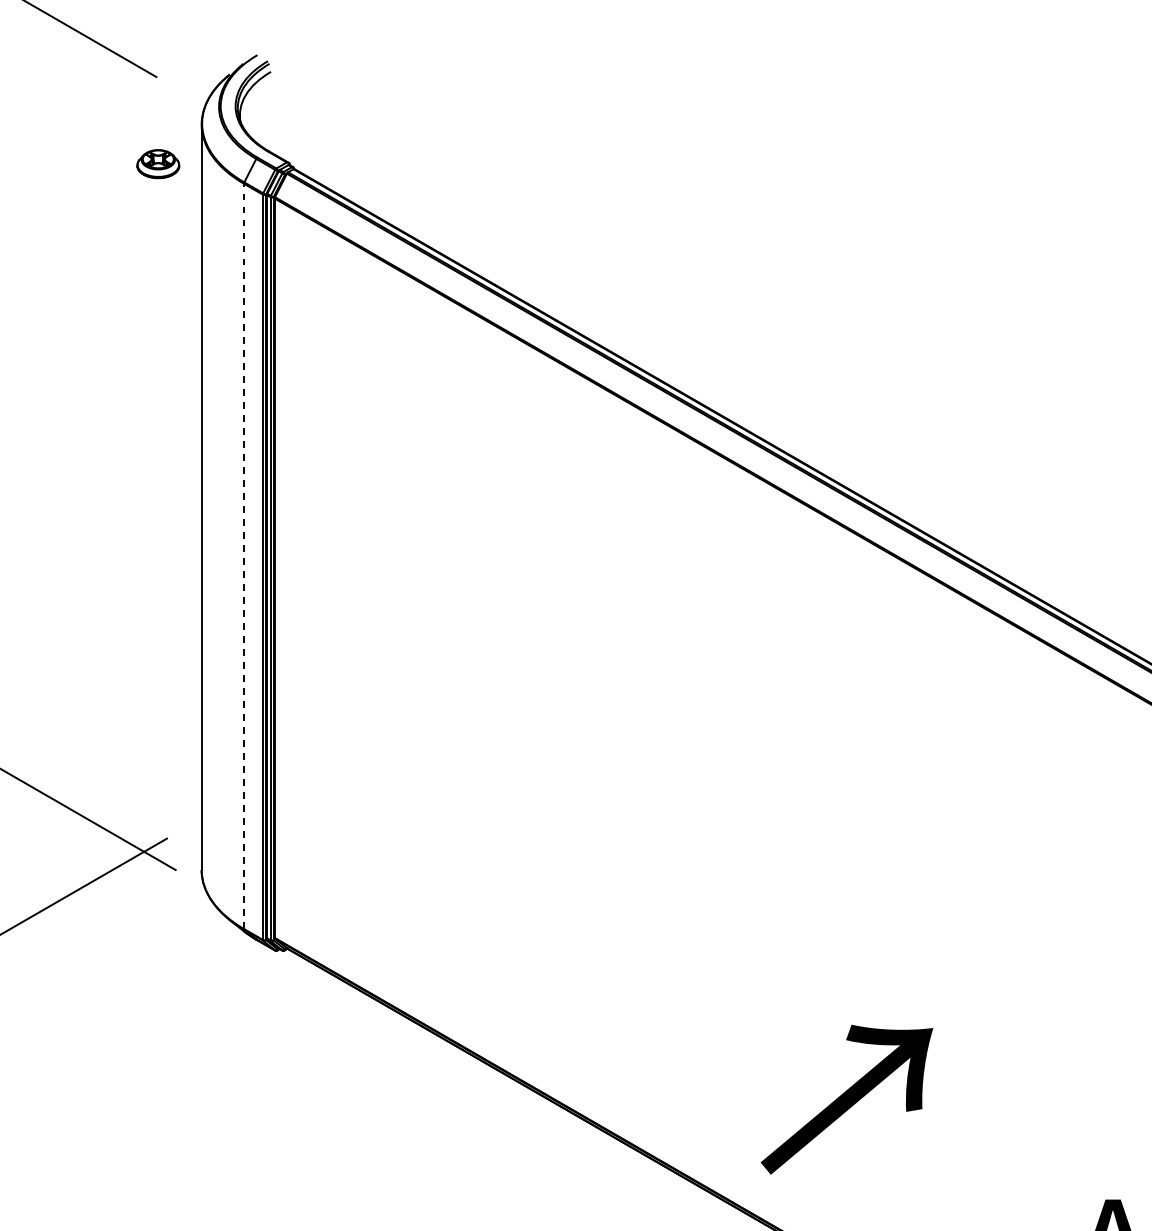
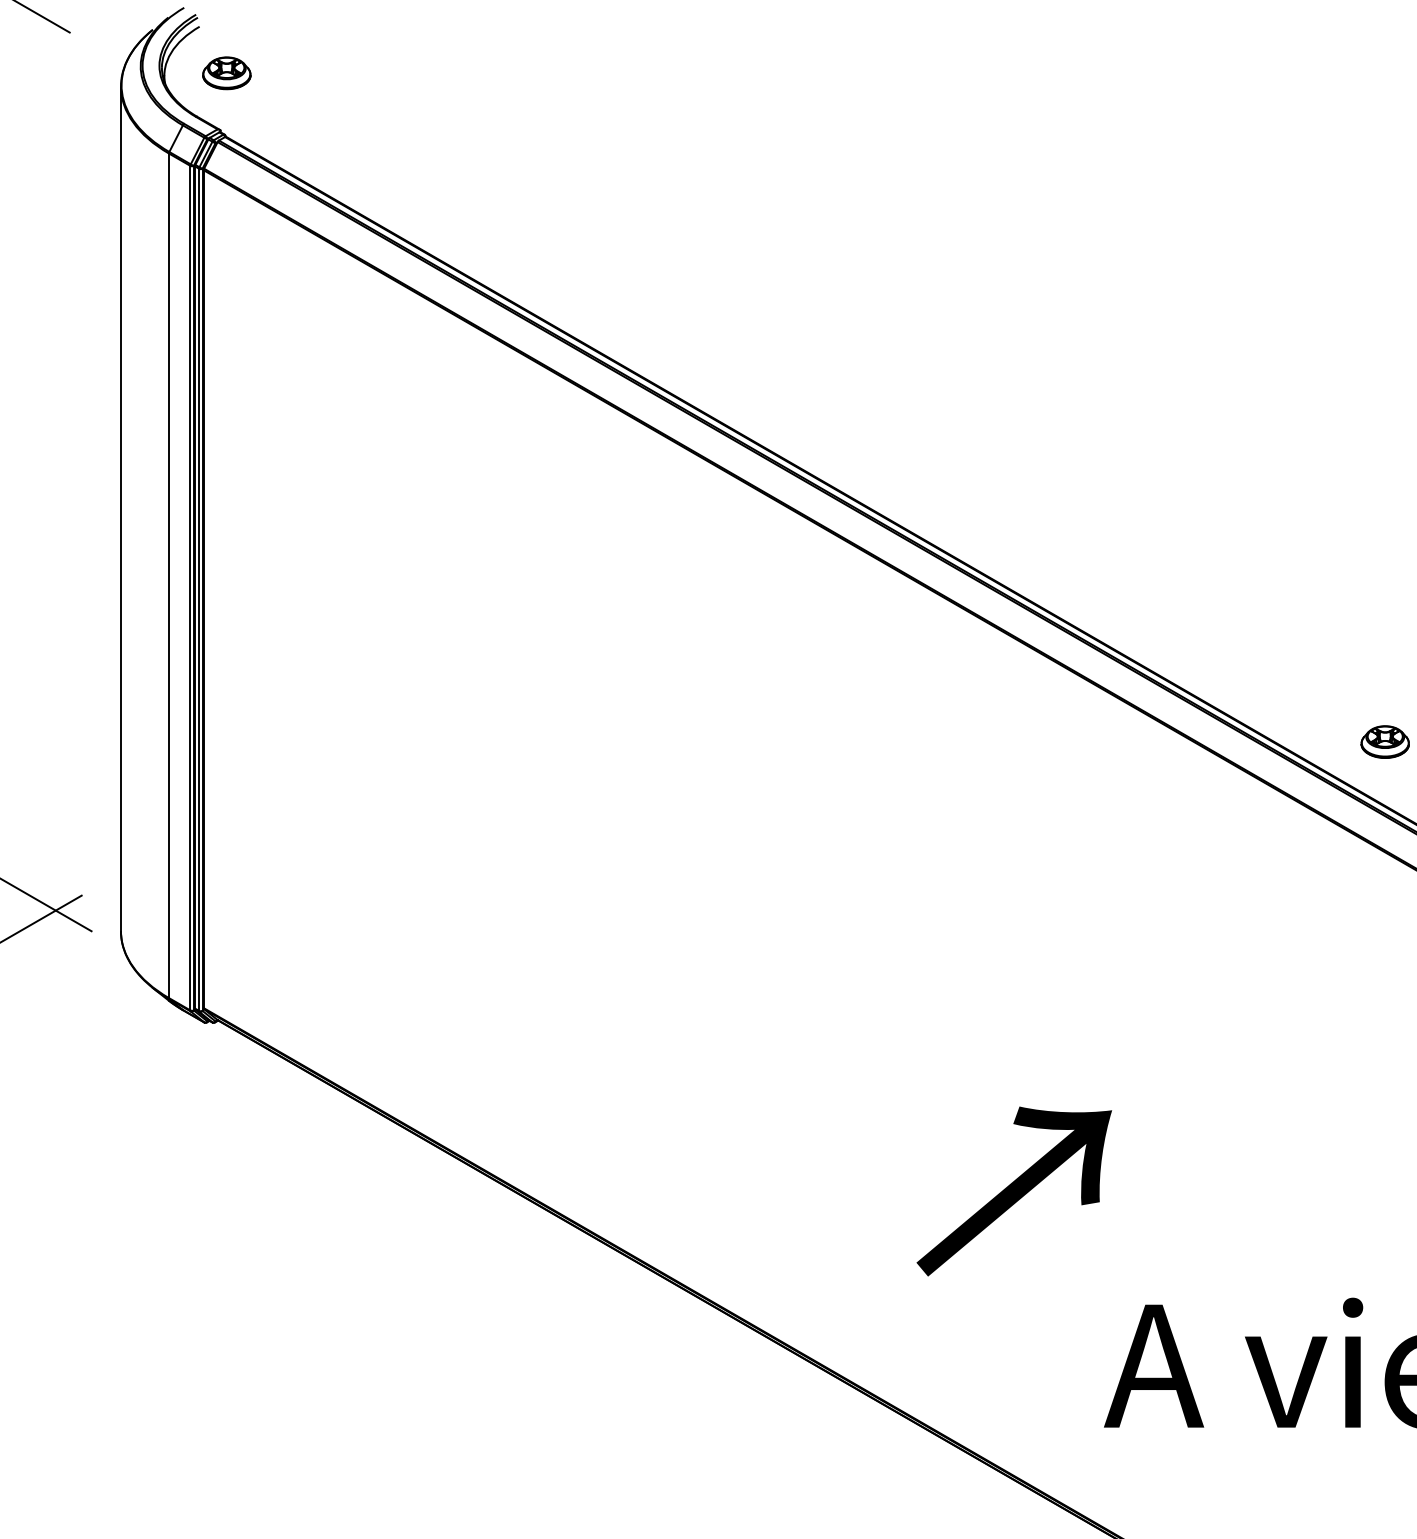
part: (157, 164) -> (226, 73), moved
line: (243, 556) -> (168, 575), dashed -> solid
text: (846, 1099) -> (1013, 1191), moved

